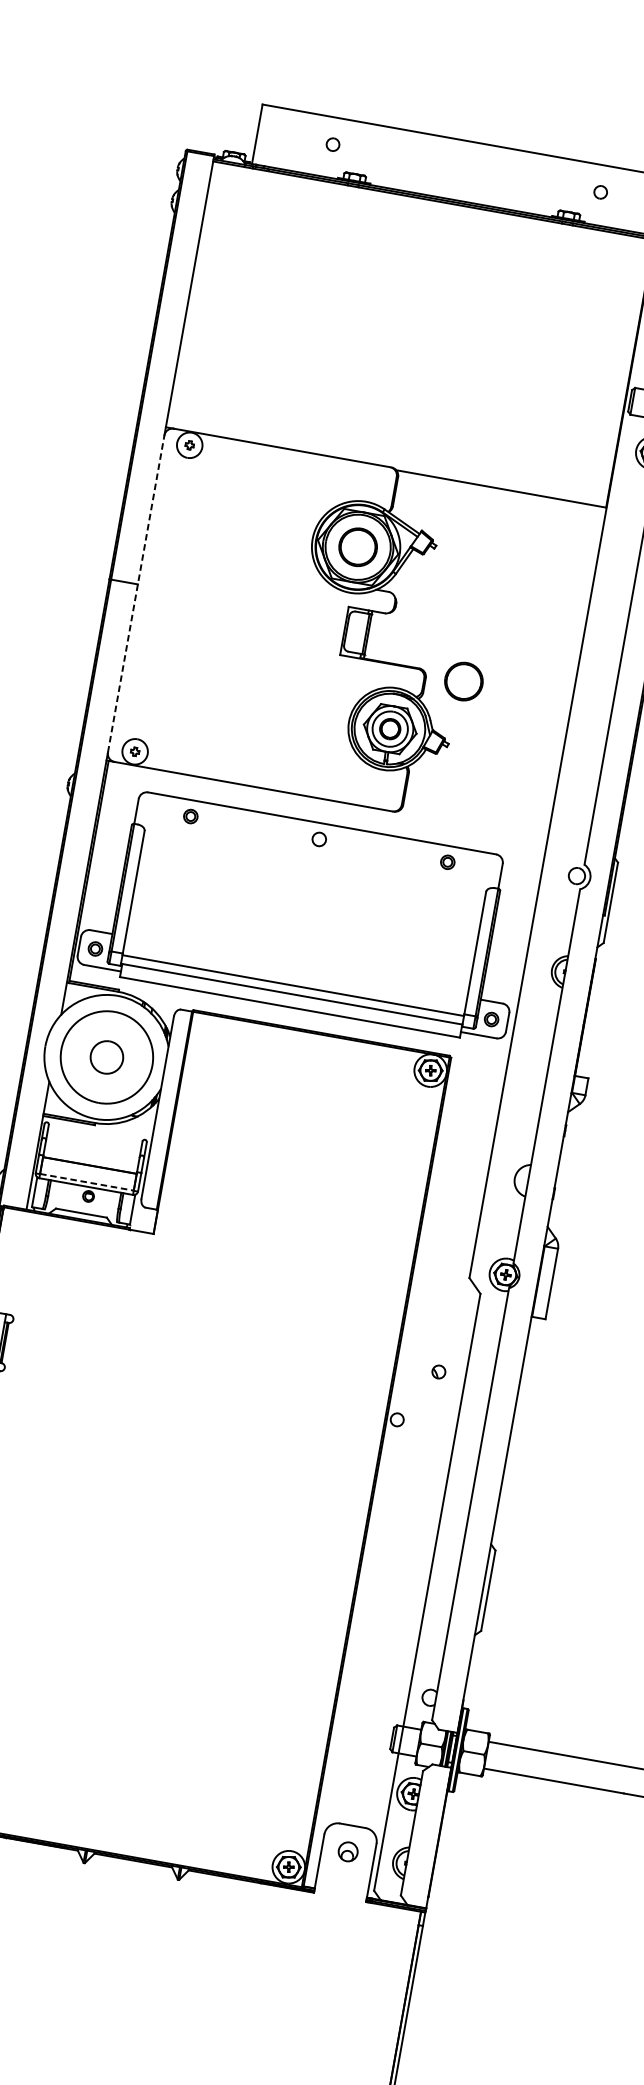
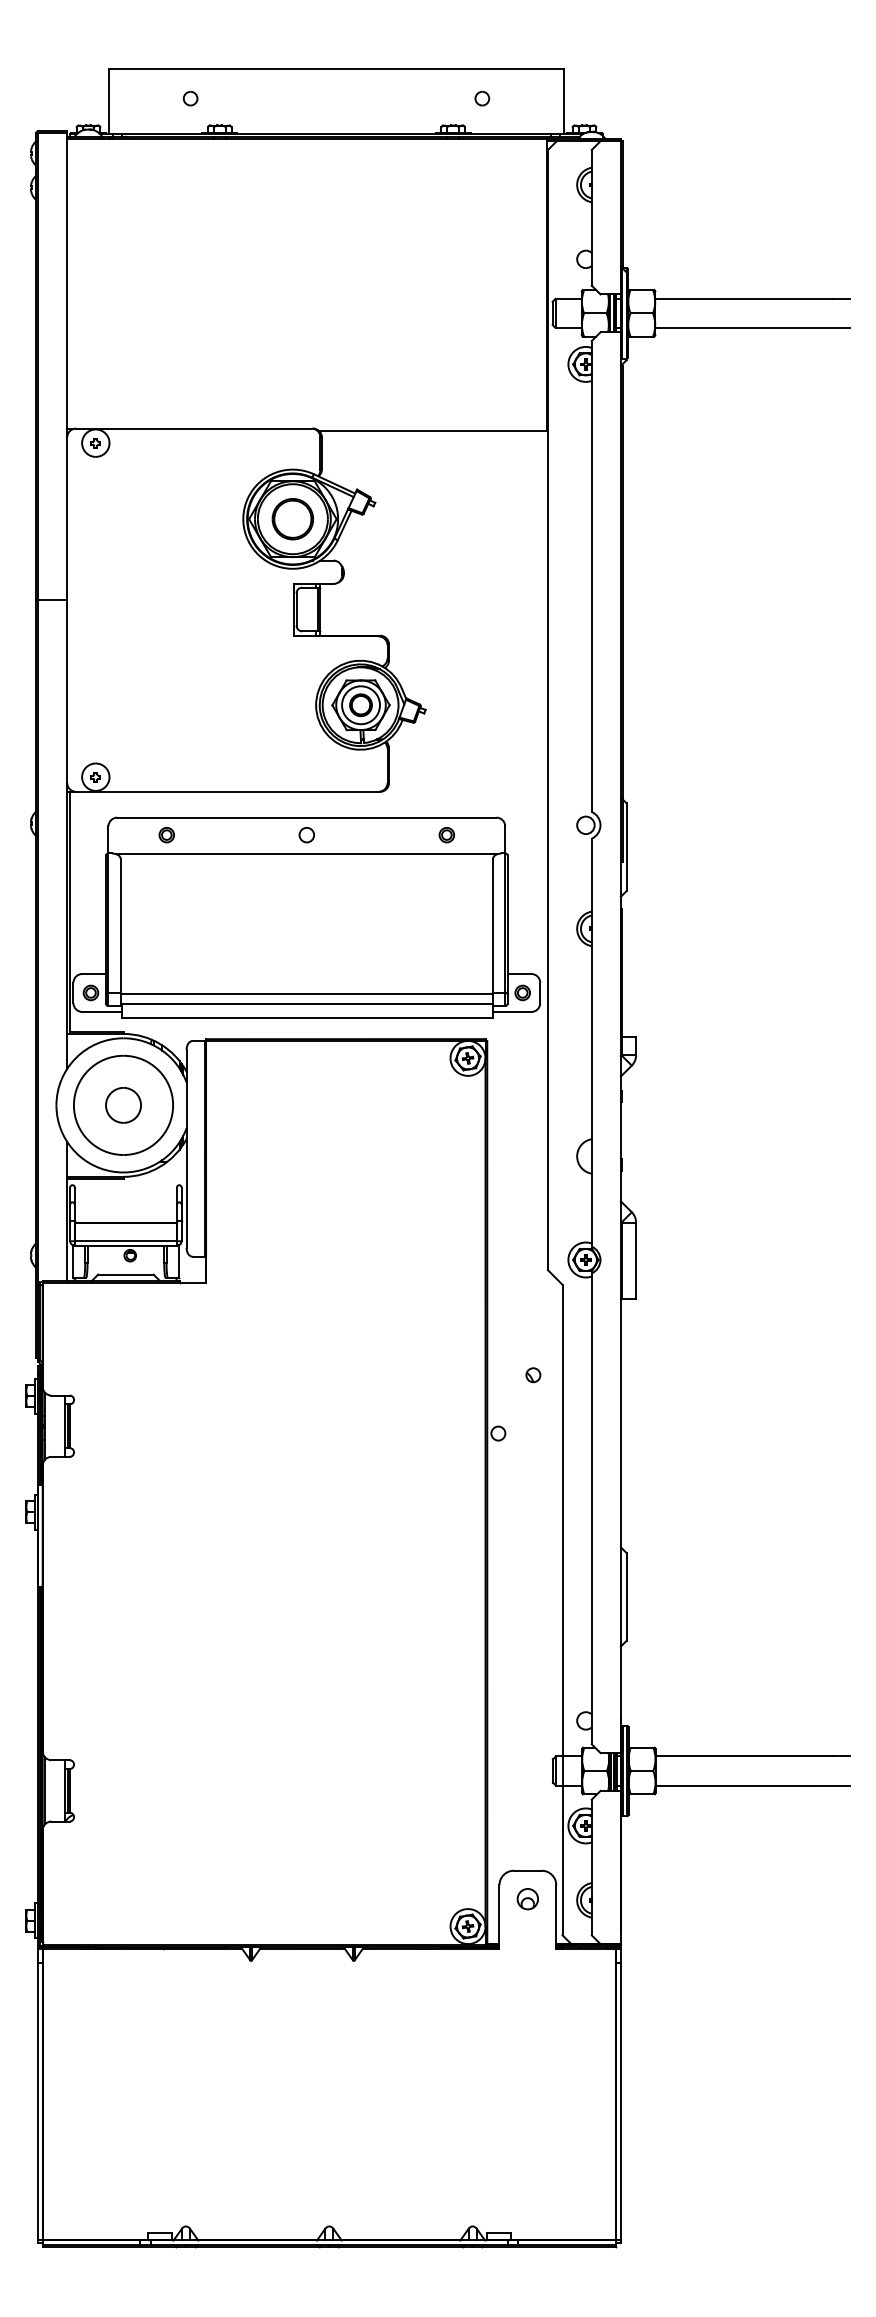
line: (136, 594) -> (67, 610), dashed -> solid
part: (463, 681) -> (429, 641), removed
line: (315, 857) -> (306, 854), added
line: (87, 1182) -> (126, 1241), dashed -> solid

